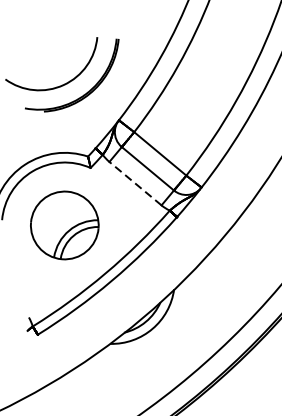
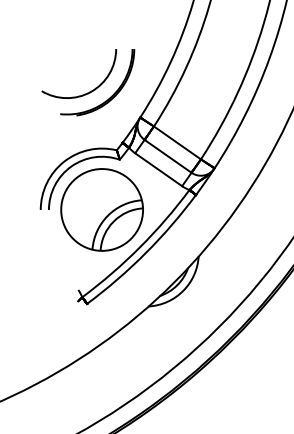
line: (135, 183) -> (158, 169), dashed -> solid
part: (64, 224) -> (101, 209), size x1.43

